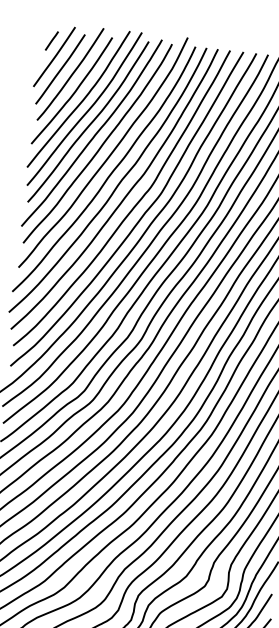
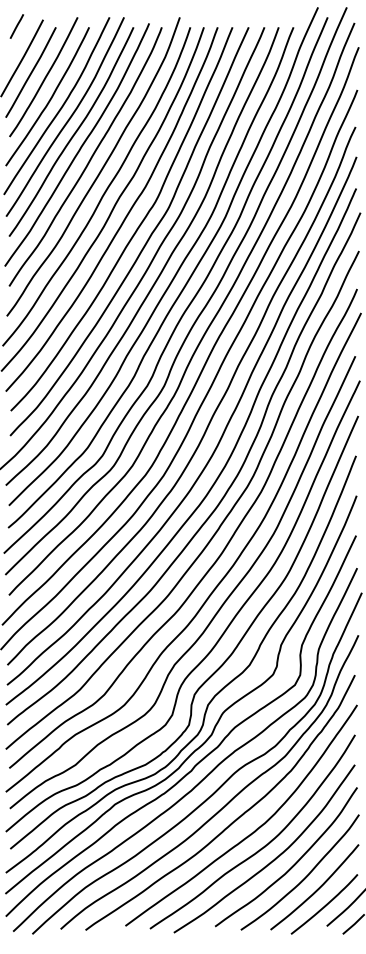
line: (51, 40) -> (16, 26), moved

